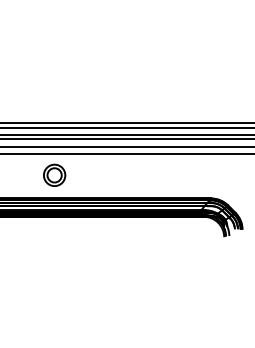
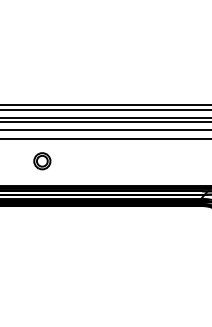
part: (54, 174) -> (42, 160), size x0.7

